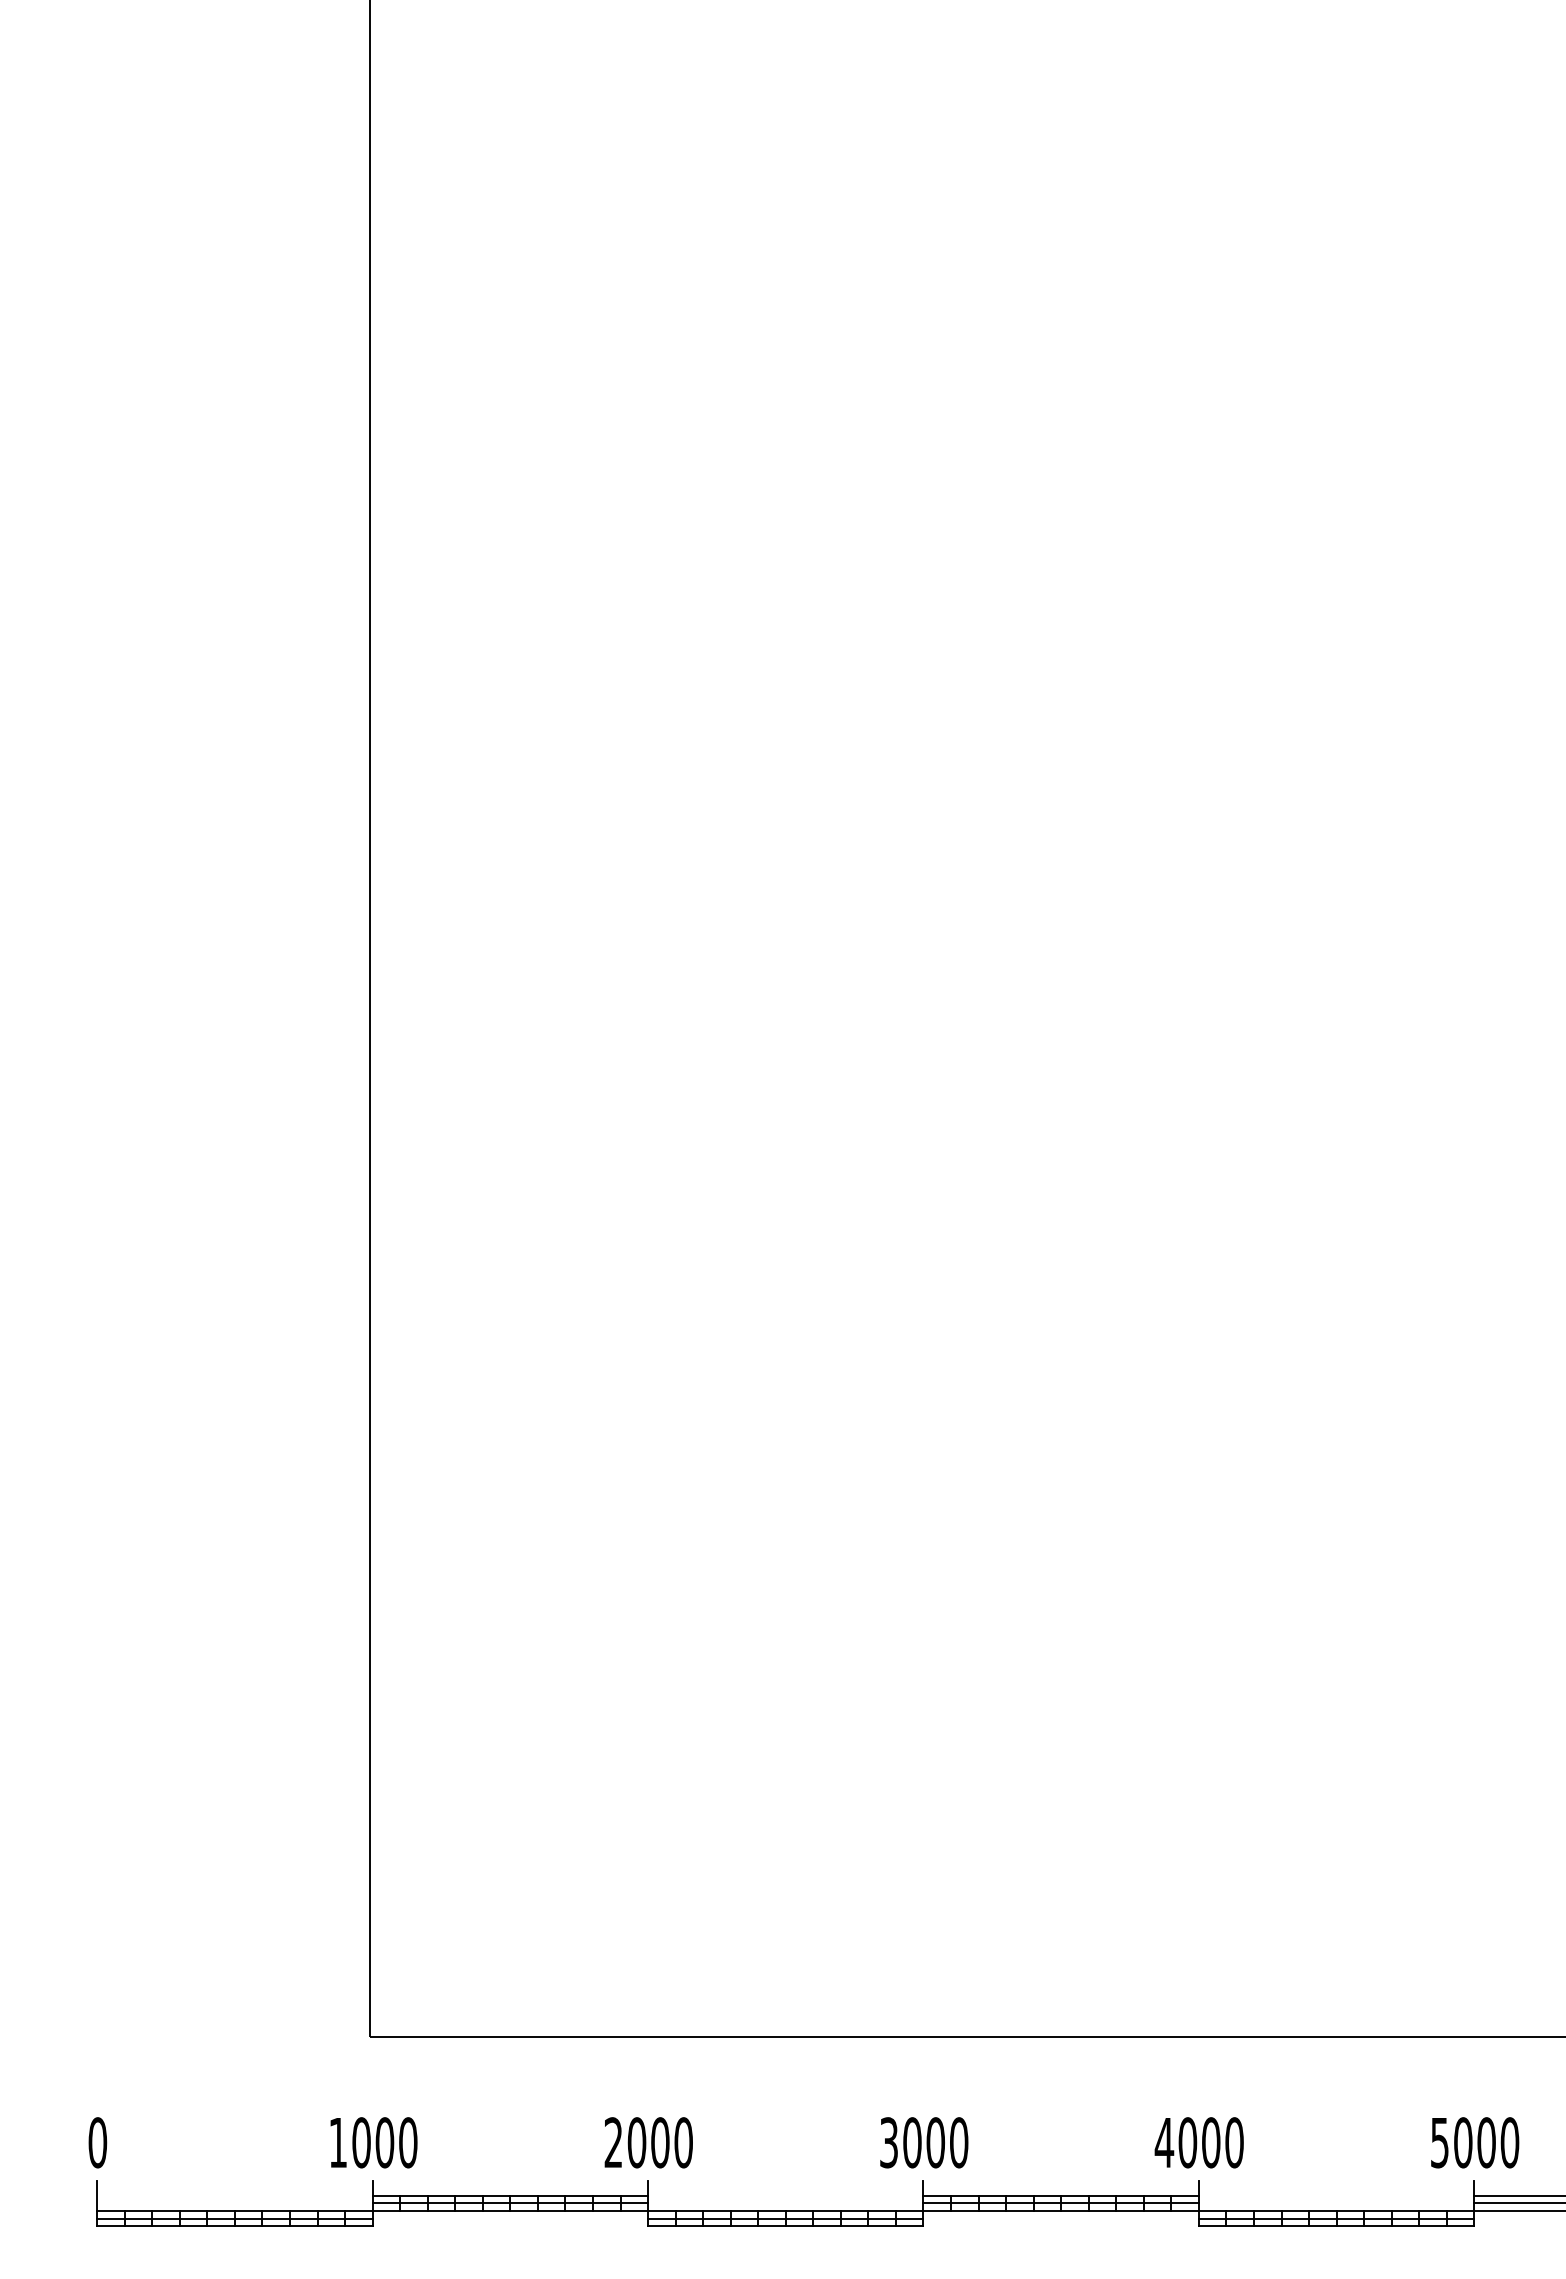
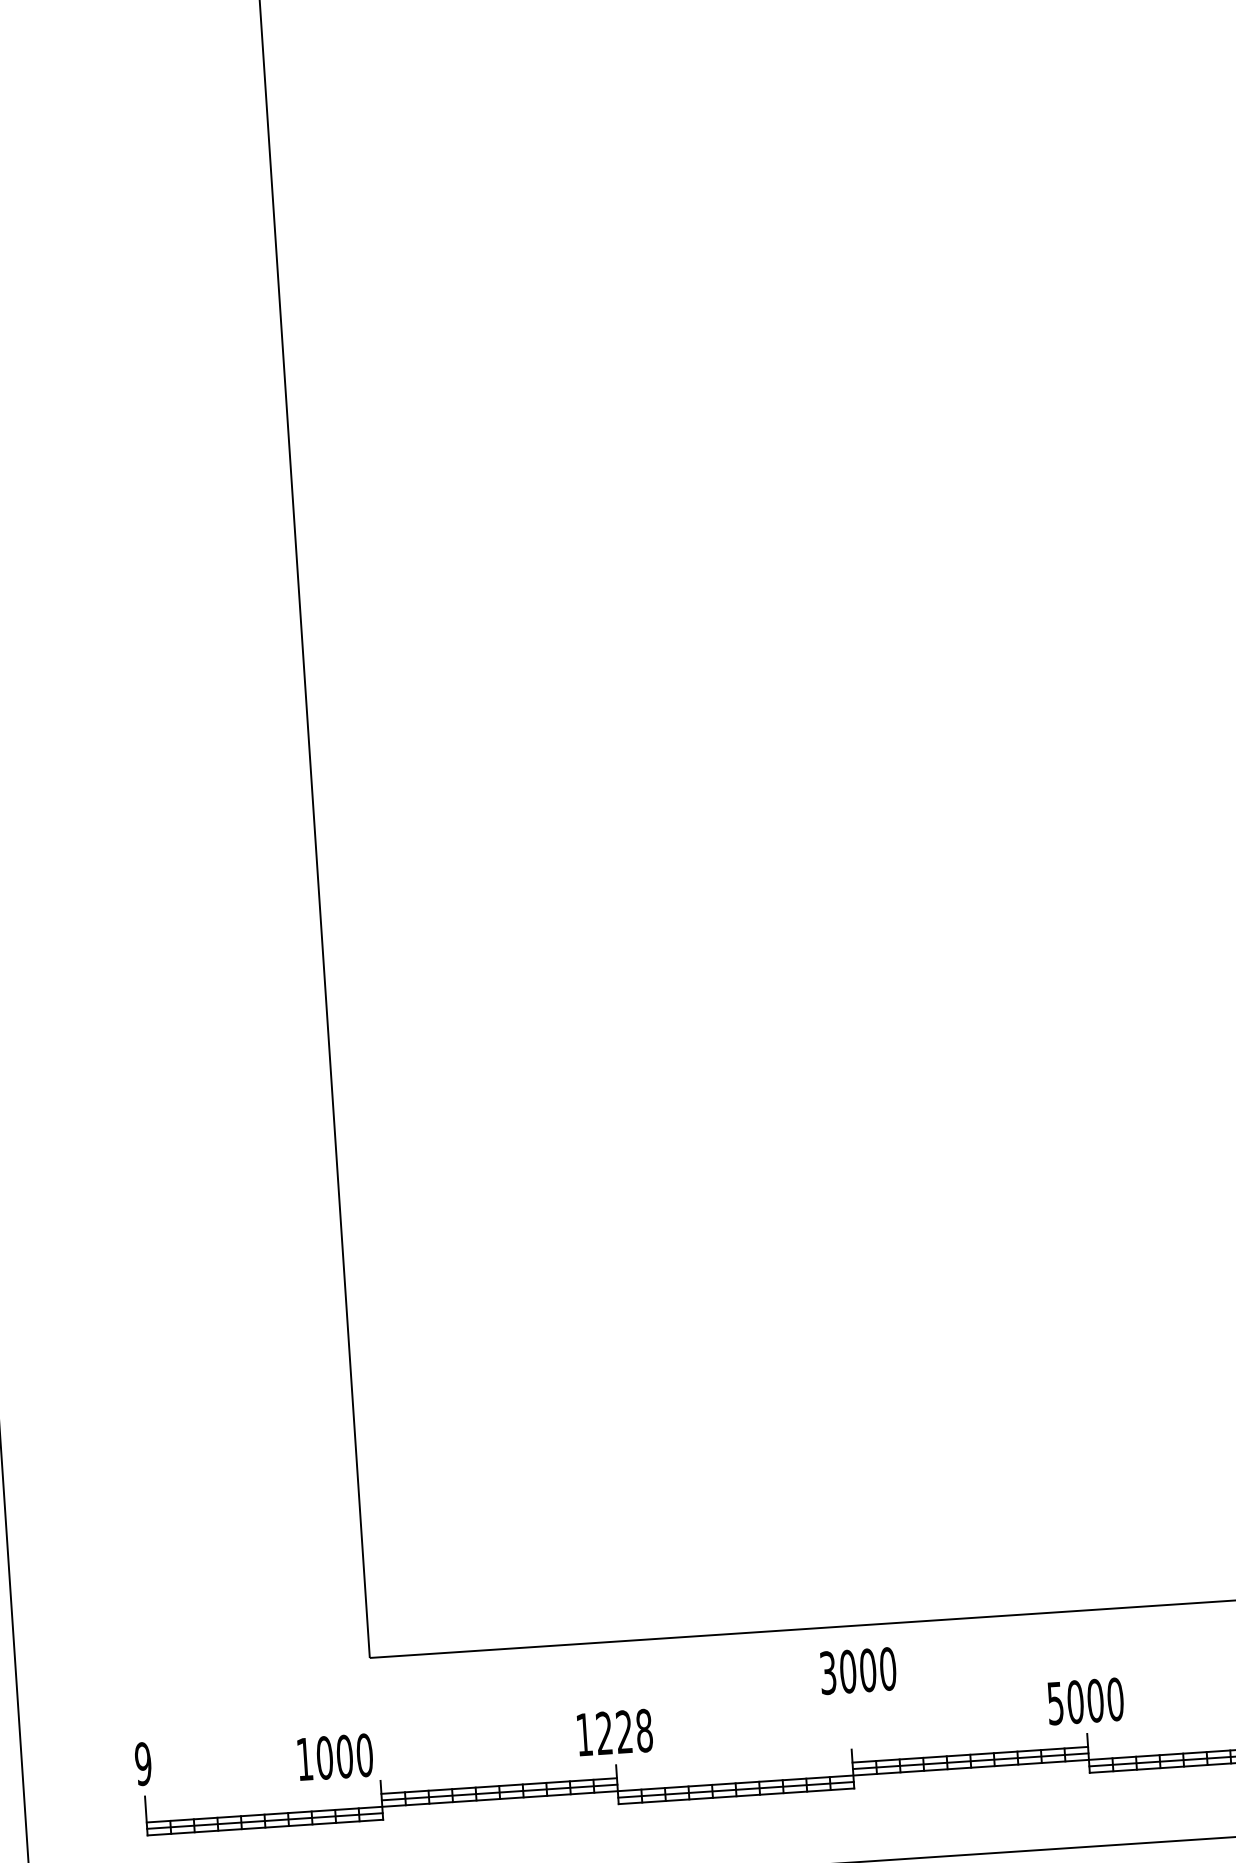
text: (97, 2142) -> (143, 1763), 0 -> 9
text: (373, 2142) -> (335, 1757), moved
text: (648, 2142) -> (614, 1732), 2000 -> 1228
text: (924, 2142) -> (858, 1670), moved
text: (1164, 2143) -> (1055, 1704), 4000 -> 5000

